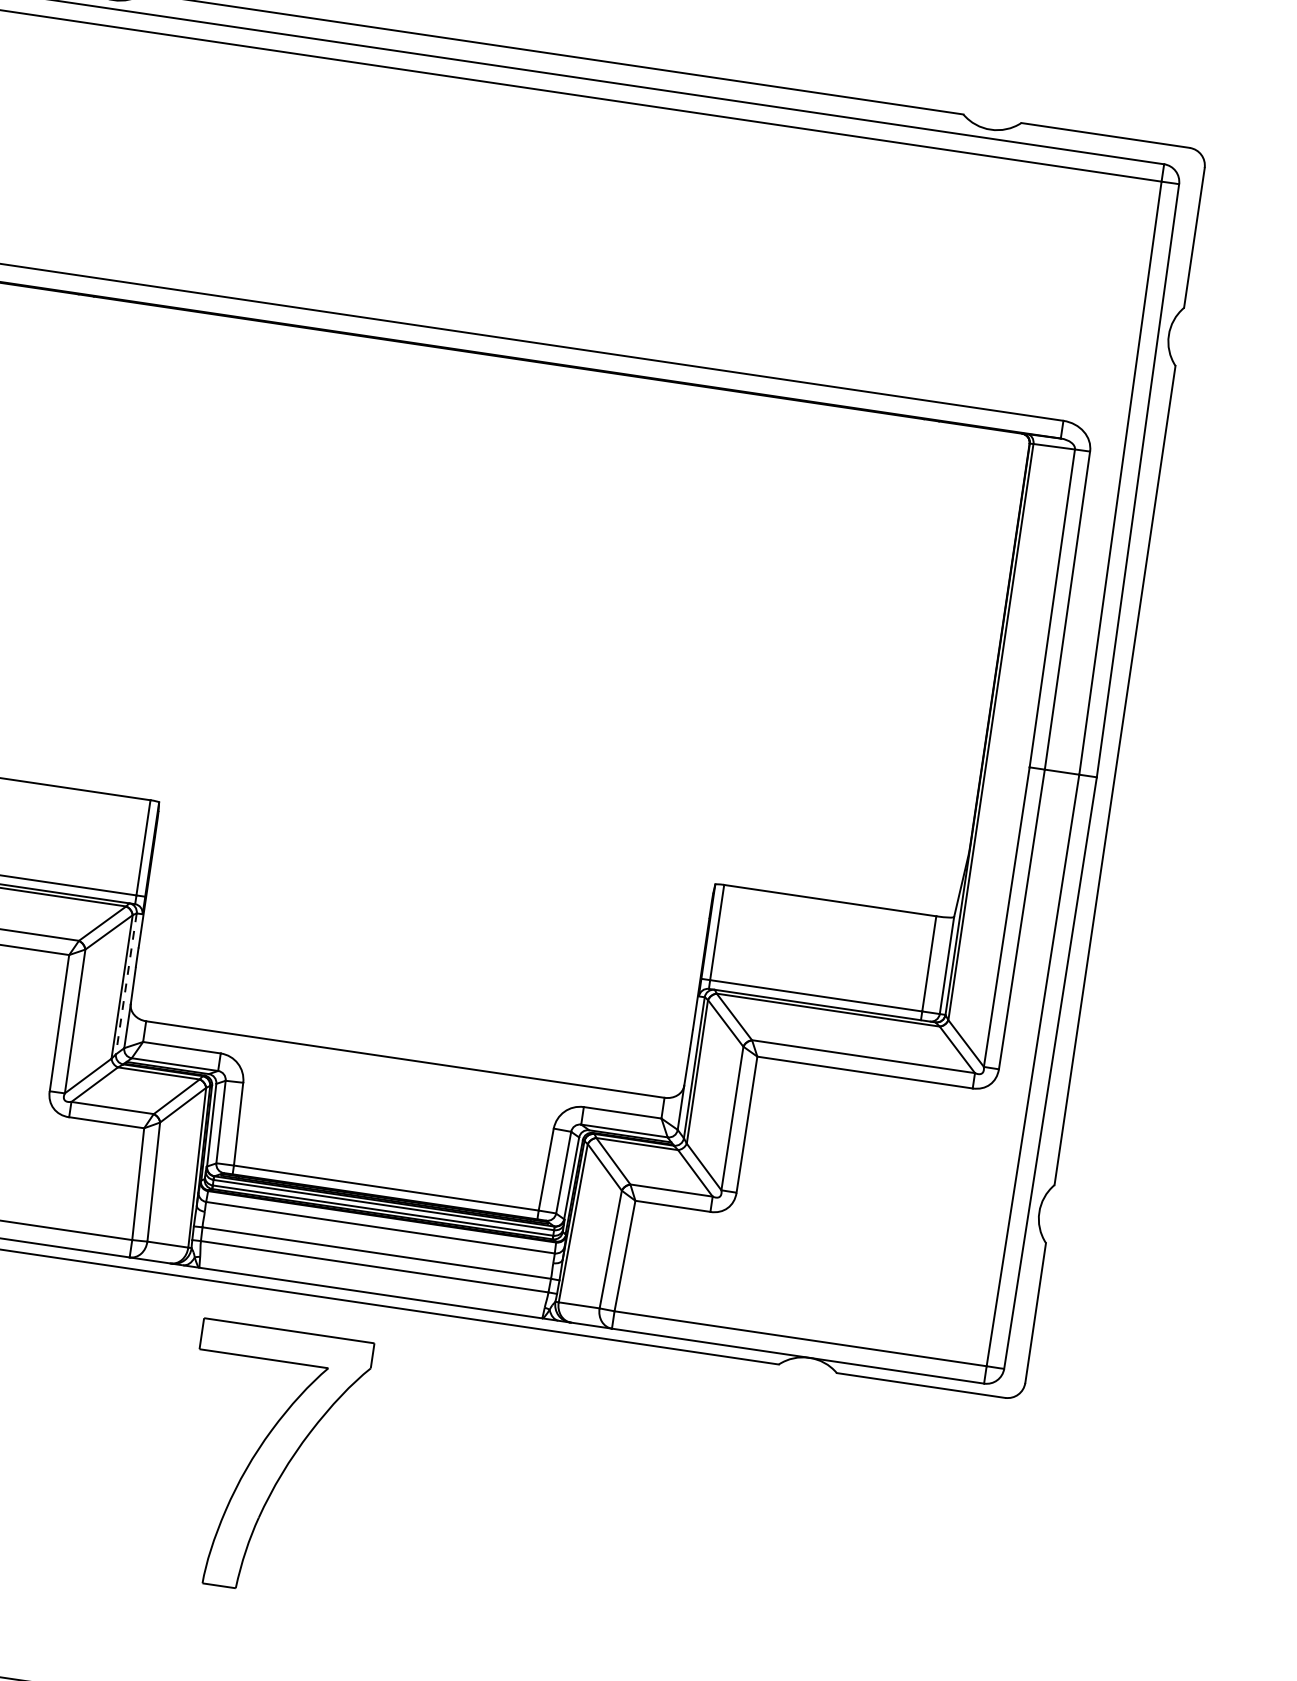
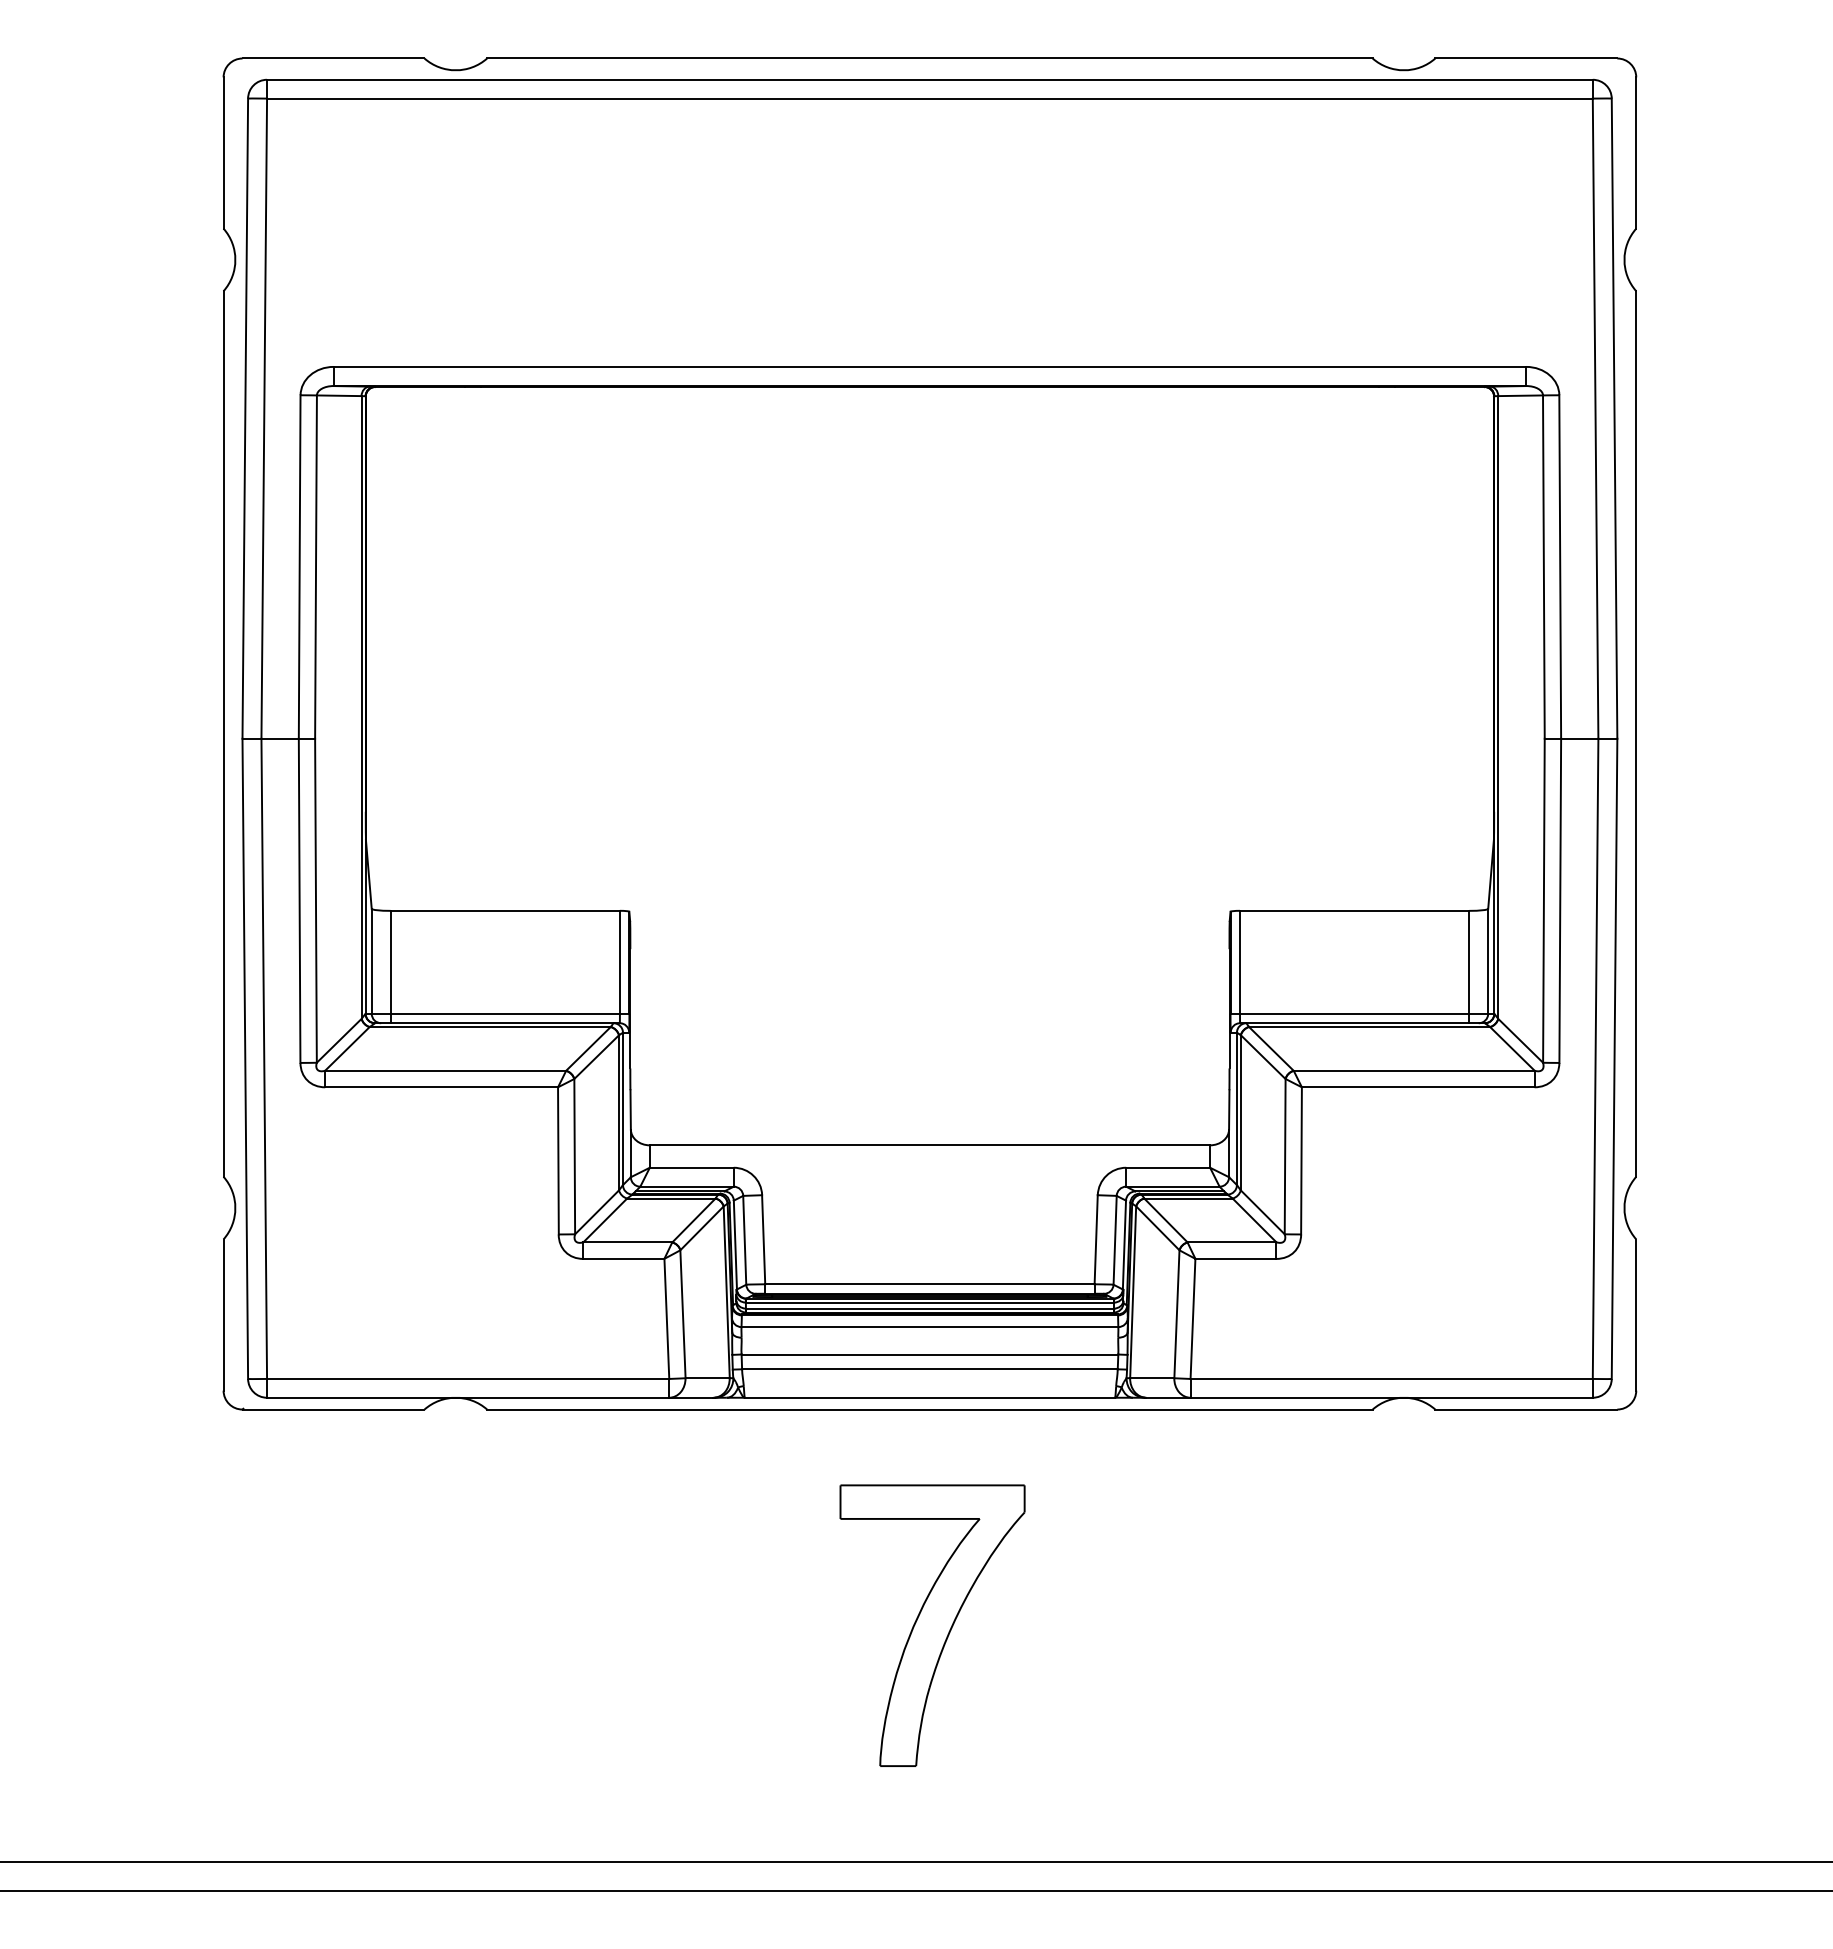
line: (126, 984) -> (623, 1109), dashed -> solid
part: (270, 1460) -> (932, 1625), moved

